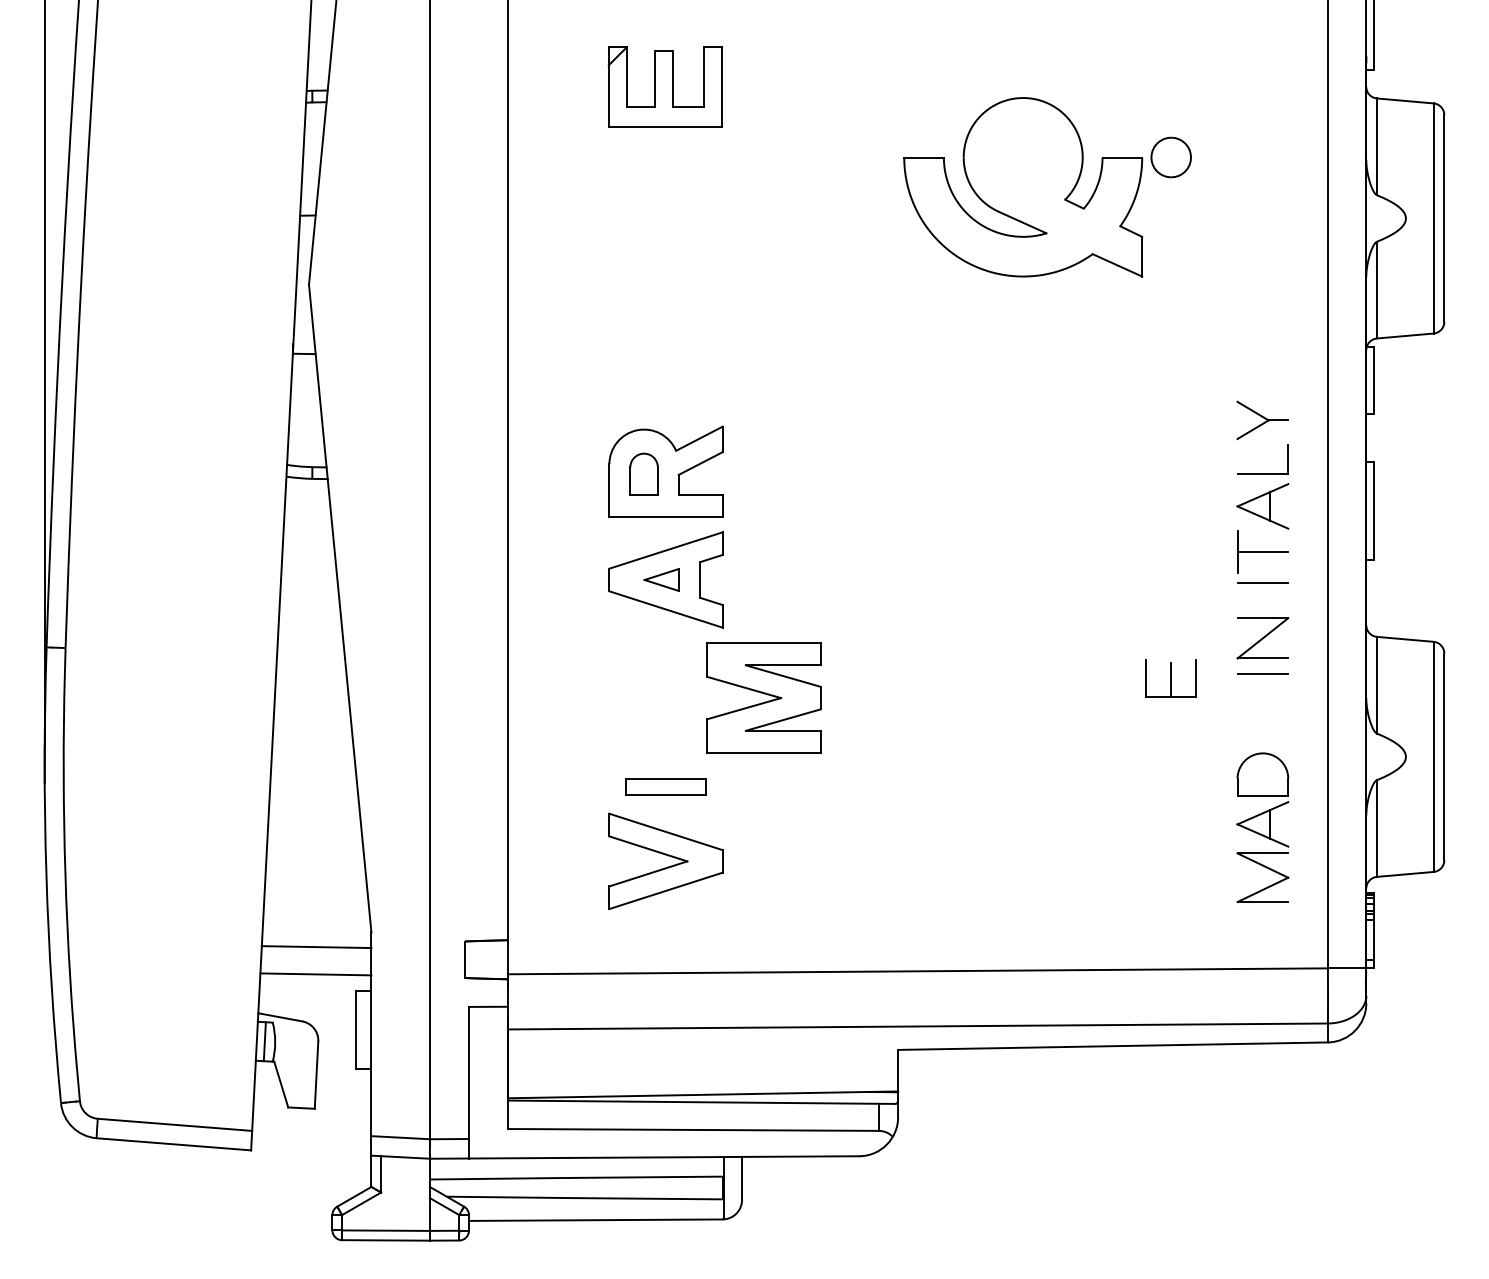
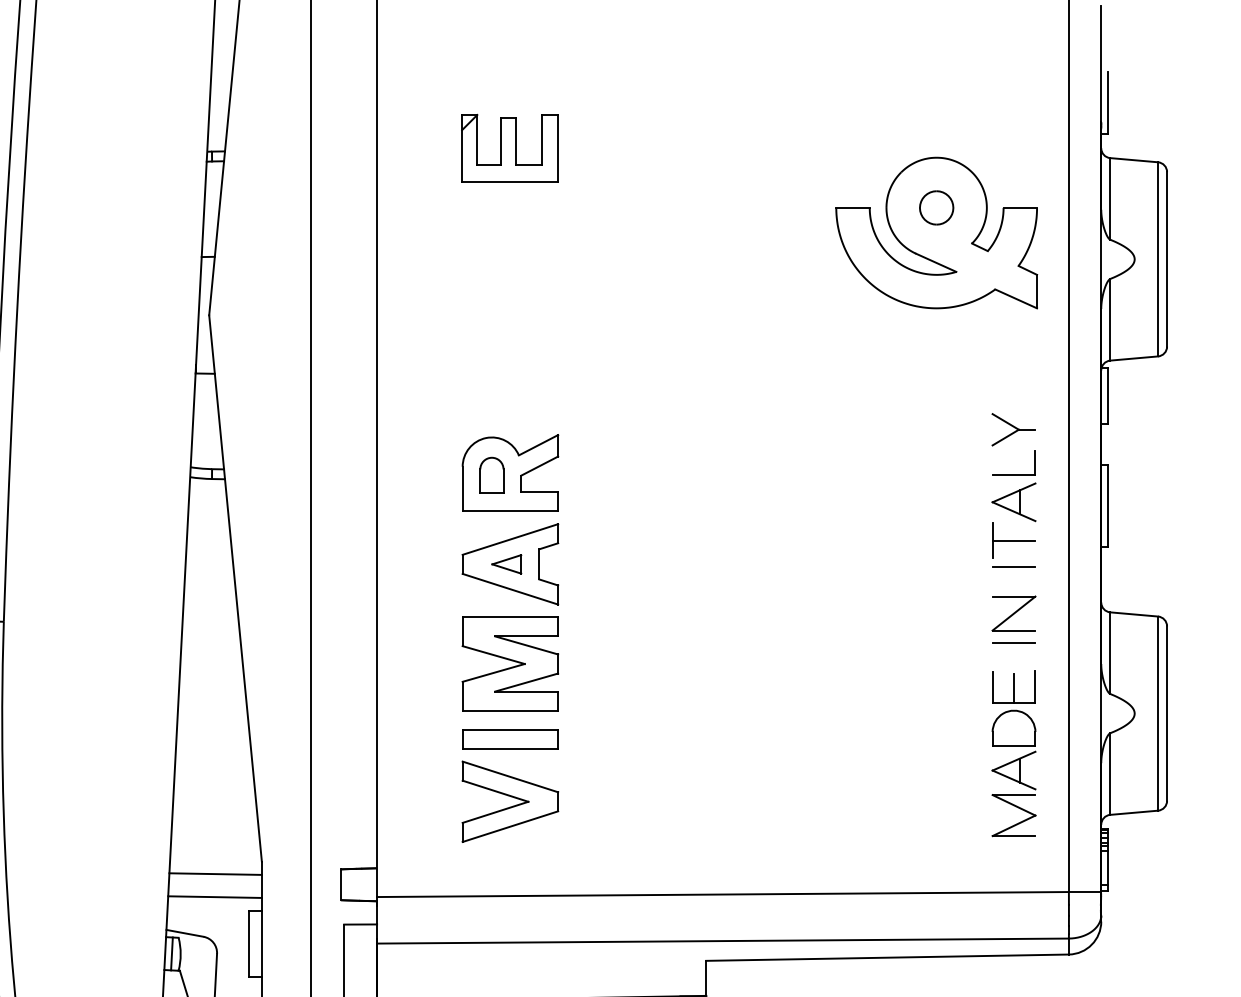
part: (1023, 187) -> (936, 233), moved
part: (1170, 678) -> (1013, 687), moved
part: (763, 697) -> (509, 663), moved
part: (665, 787) -> (509, 739), size x1.43

